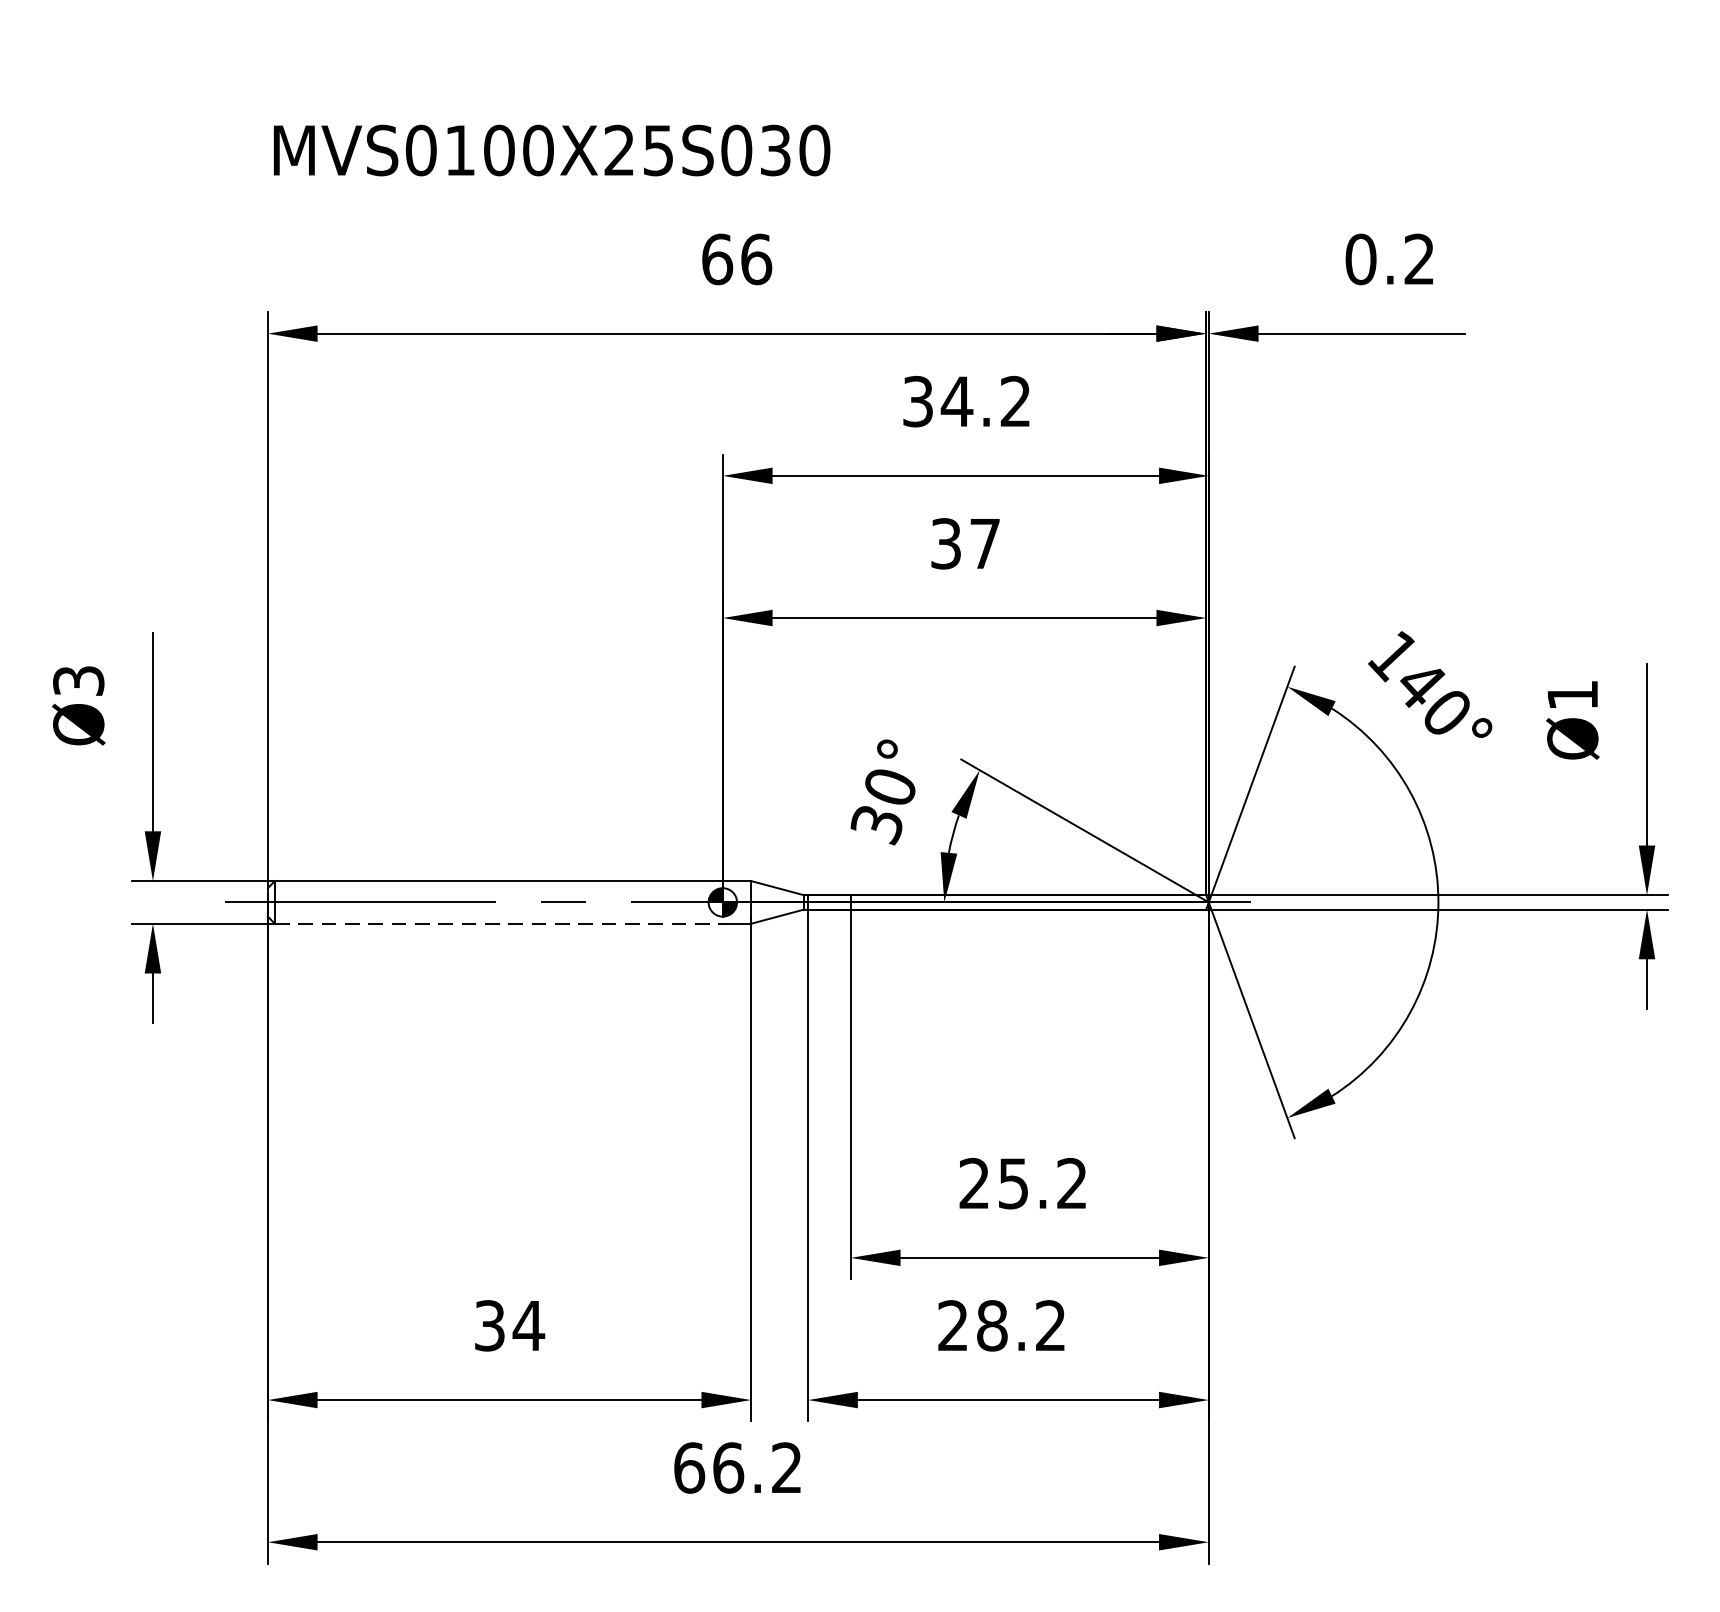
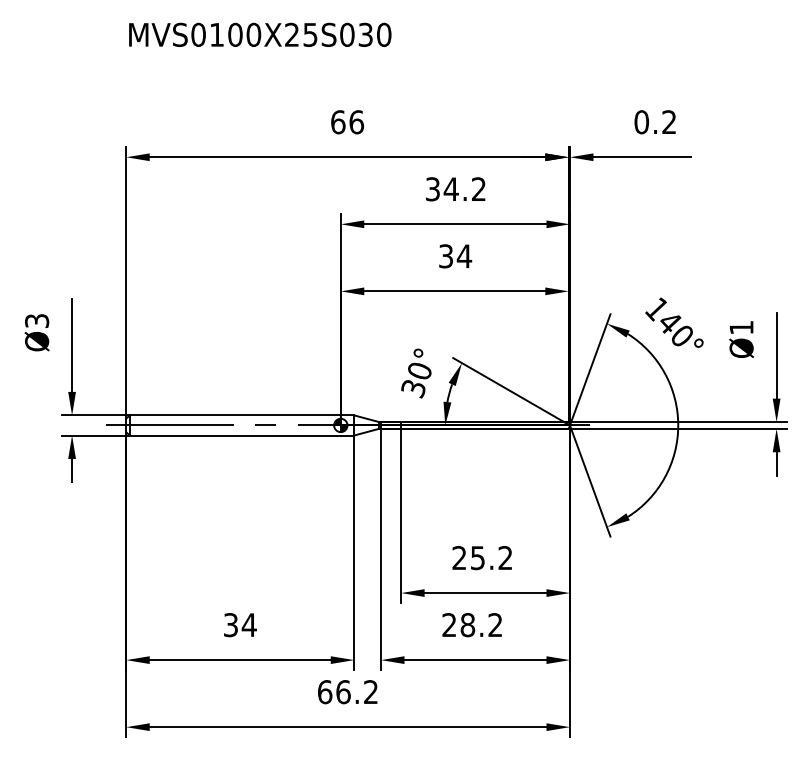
text: (552, 149) -> (260, 34), moved
text: (985, 544) -> (464, 256), 37 -> 34
line: (499, 923) -> (235, 435), dashed -> solid

